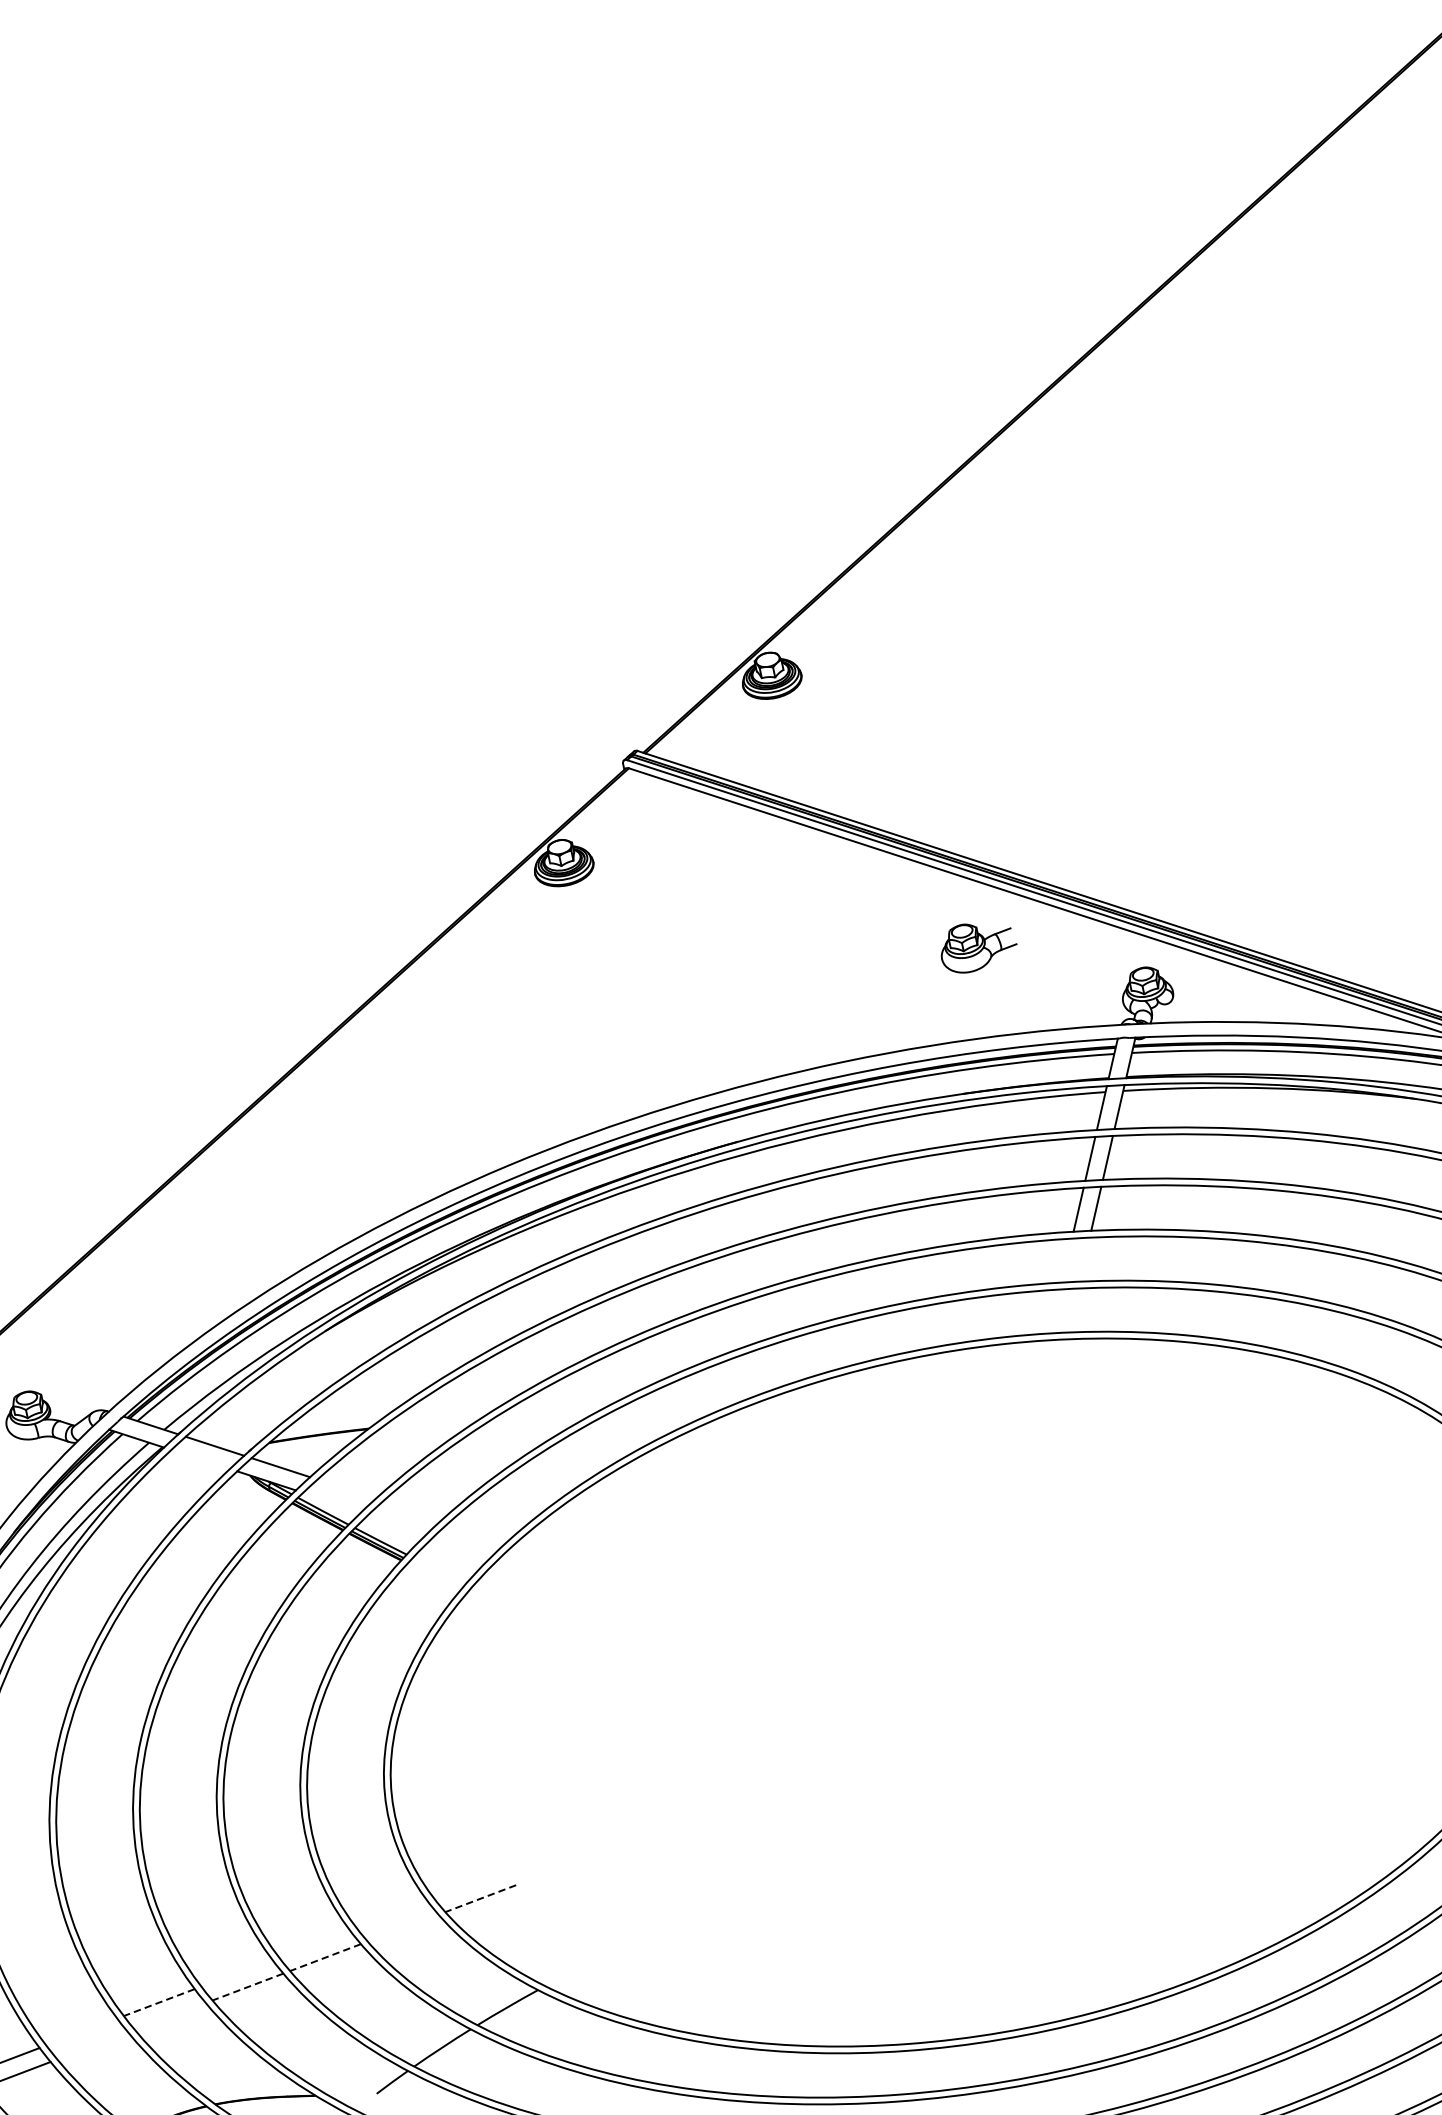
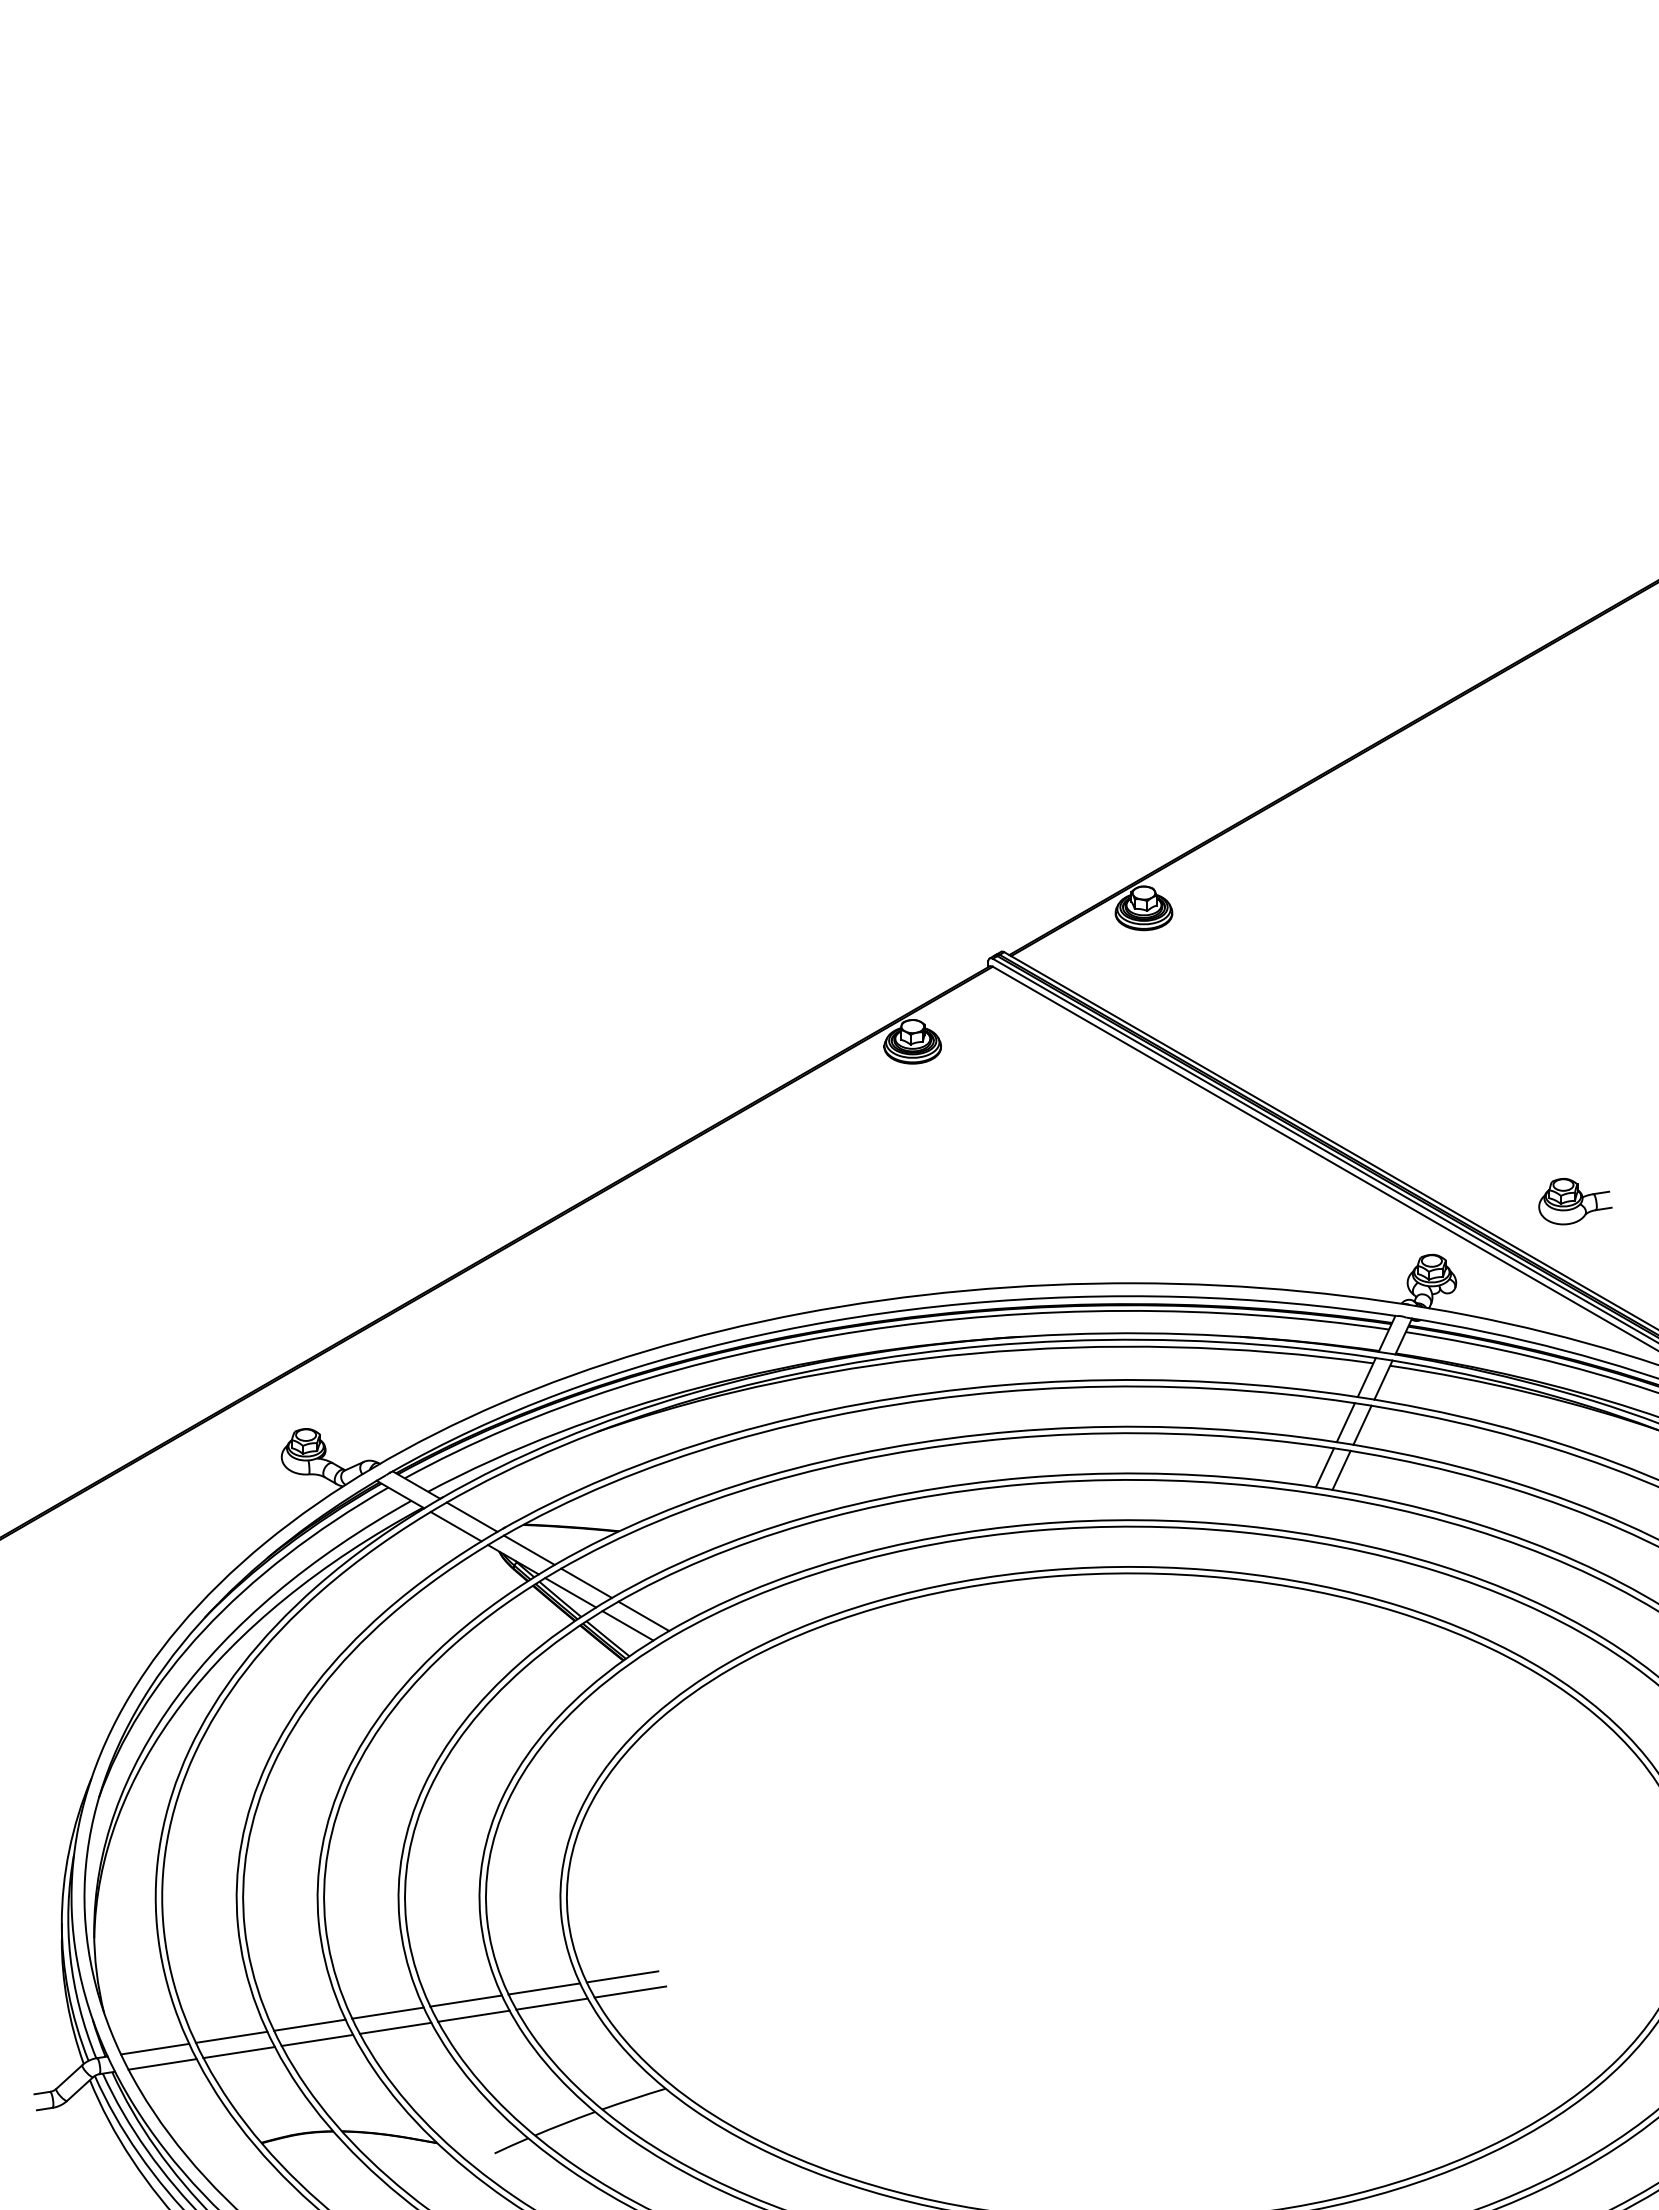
part: (978, 945) -> (1575, 1201), moved
line: (199, 1459) -> (455, 1526), added
line: (346, 1488) -> (586, 1582), added
line: (332, 1502) -> (570, 1592), added
line: (412, 1510) -> (643, 1616), added
line: (397, 1523) -> (627, 1625), added
line: (469, 1884) -> (622, 1976), added
line: (479, 1899) -> (629, 1992), dashed -> solid
line: (391, 1913) -> (544, 1988), added
line: (402, 1927) -> (551, 2003), added
line: (313, 1943) -> (465, 2000), added
line: (325, 1957) -> (473, 2016), dashed -> solid
line: (236, 1972) -> (387, 2012), added
line: (247, 1987) -> (395, 2028), dashed -> solid
line: (158, 2002) -> (309, 2025), dashed -> solid
line: (170, 2015) -> (317, 2039), added
line: (81, 2031) -> (231, 2036), added
line: (92, 2046) -> (238, 2052), added

